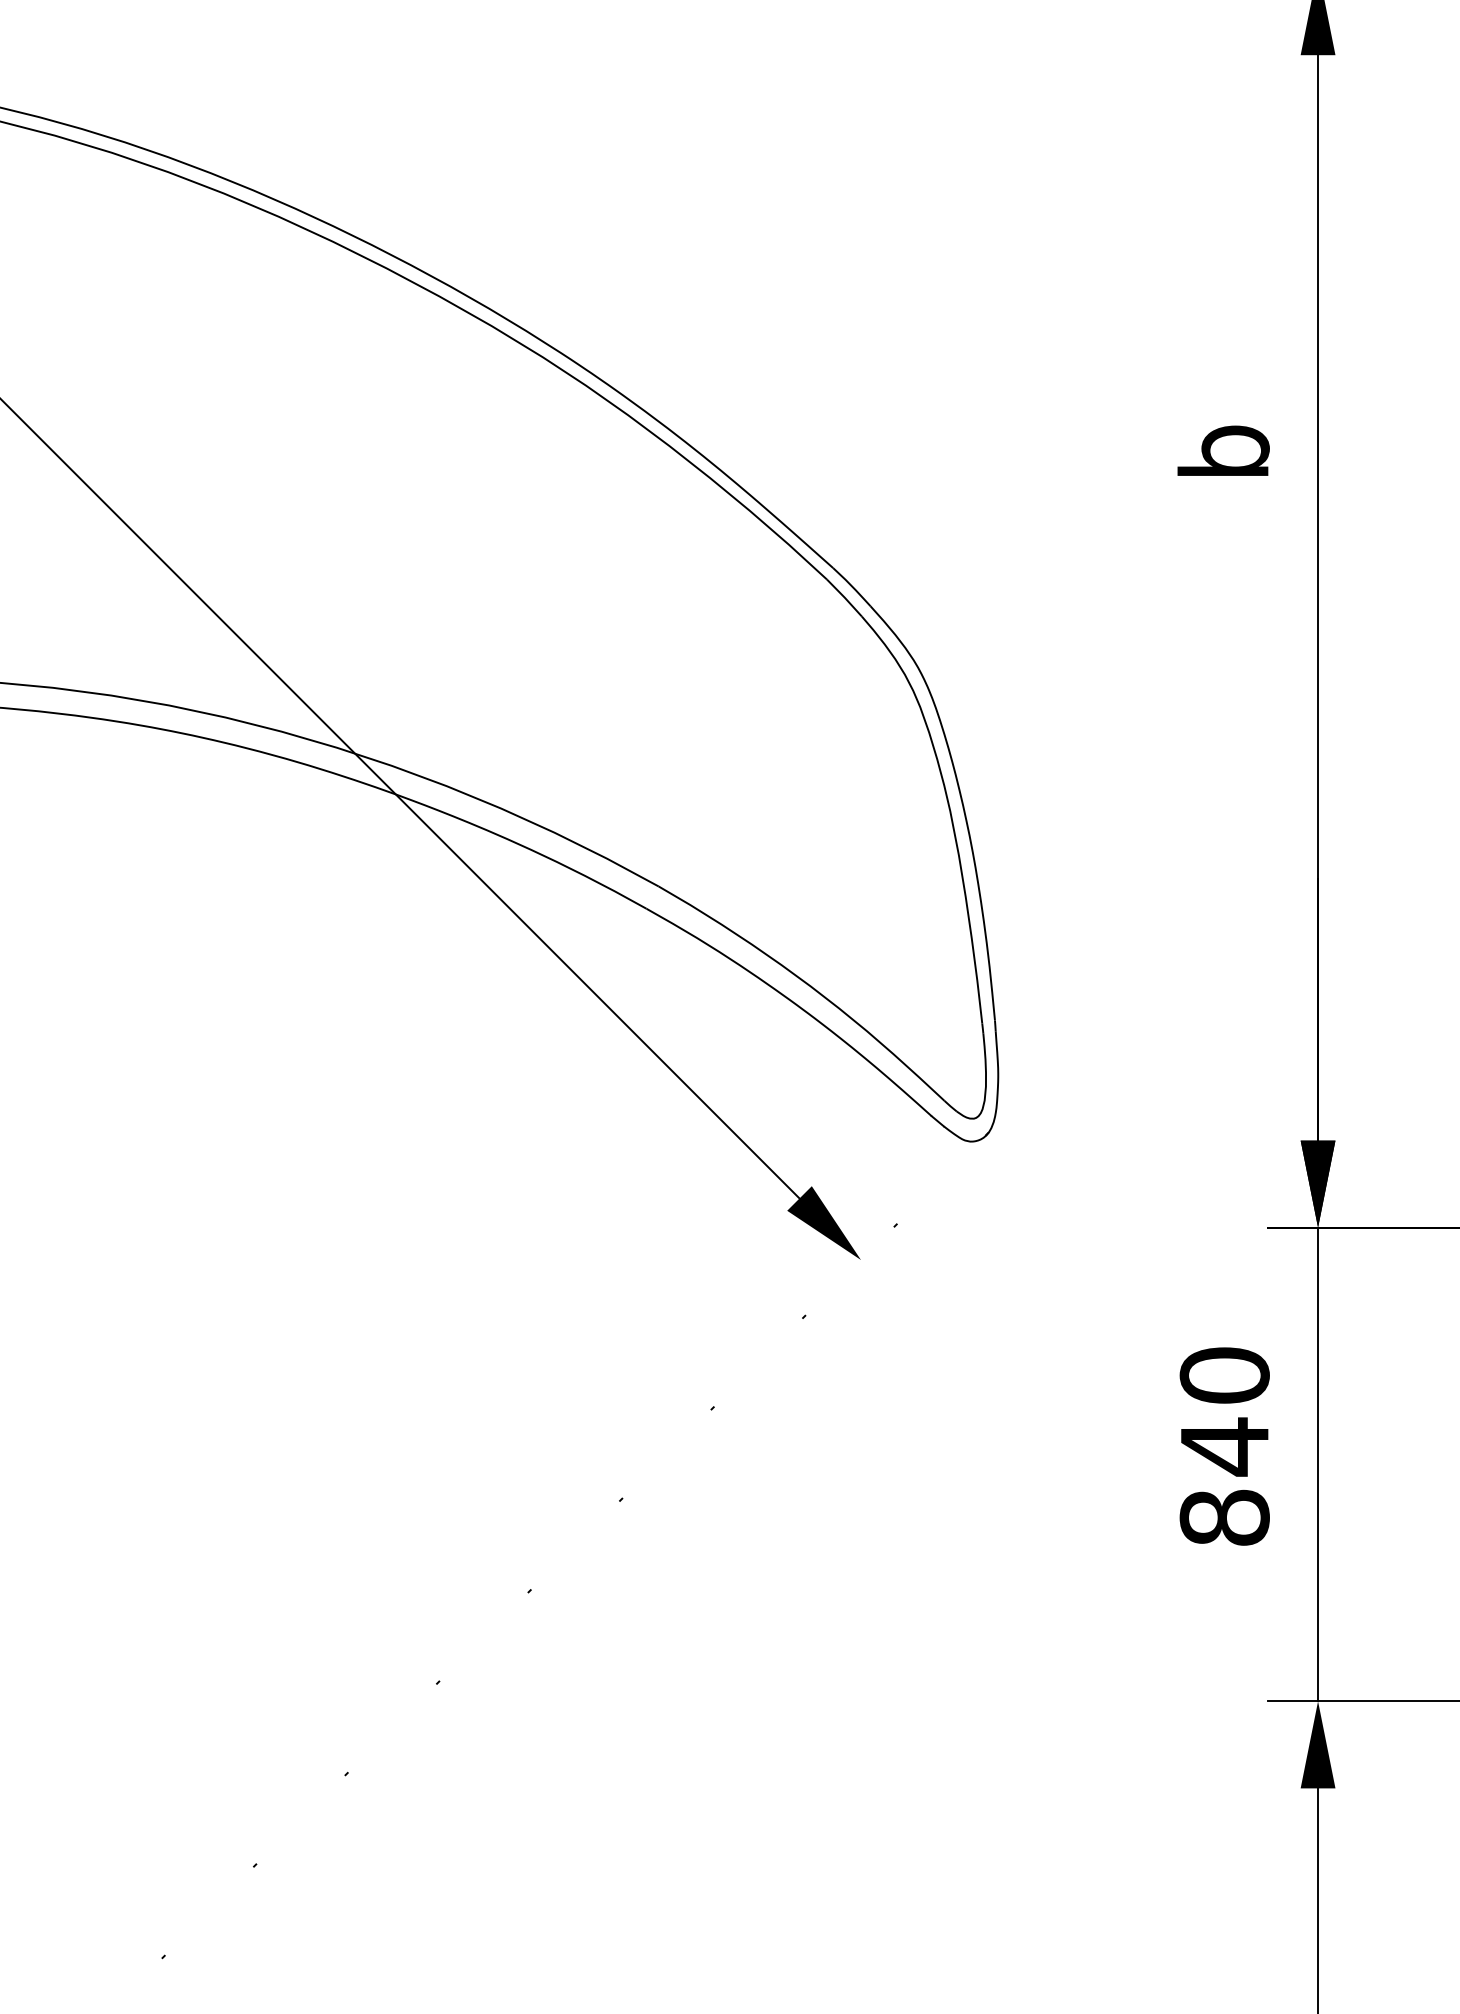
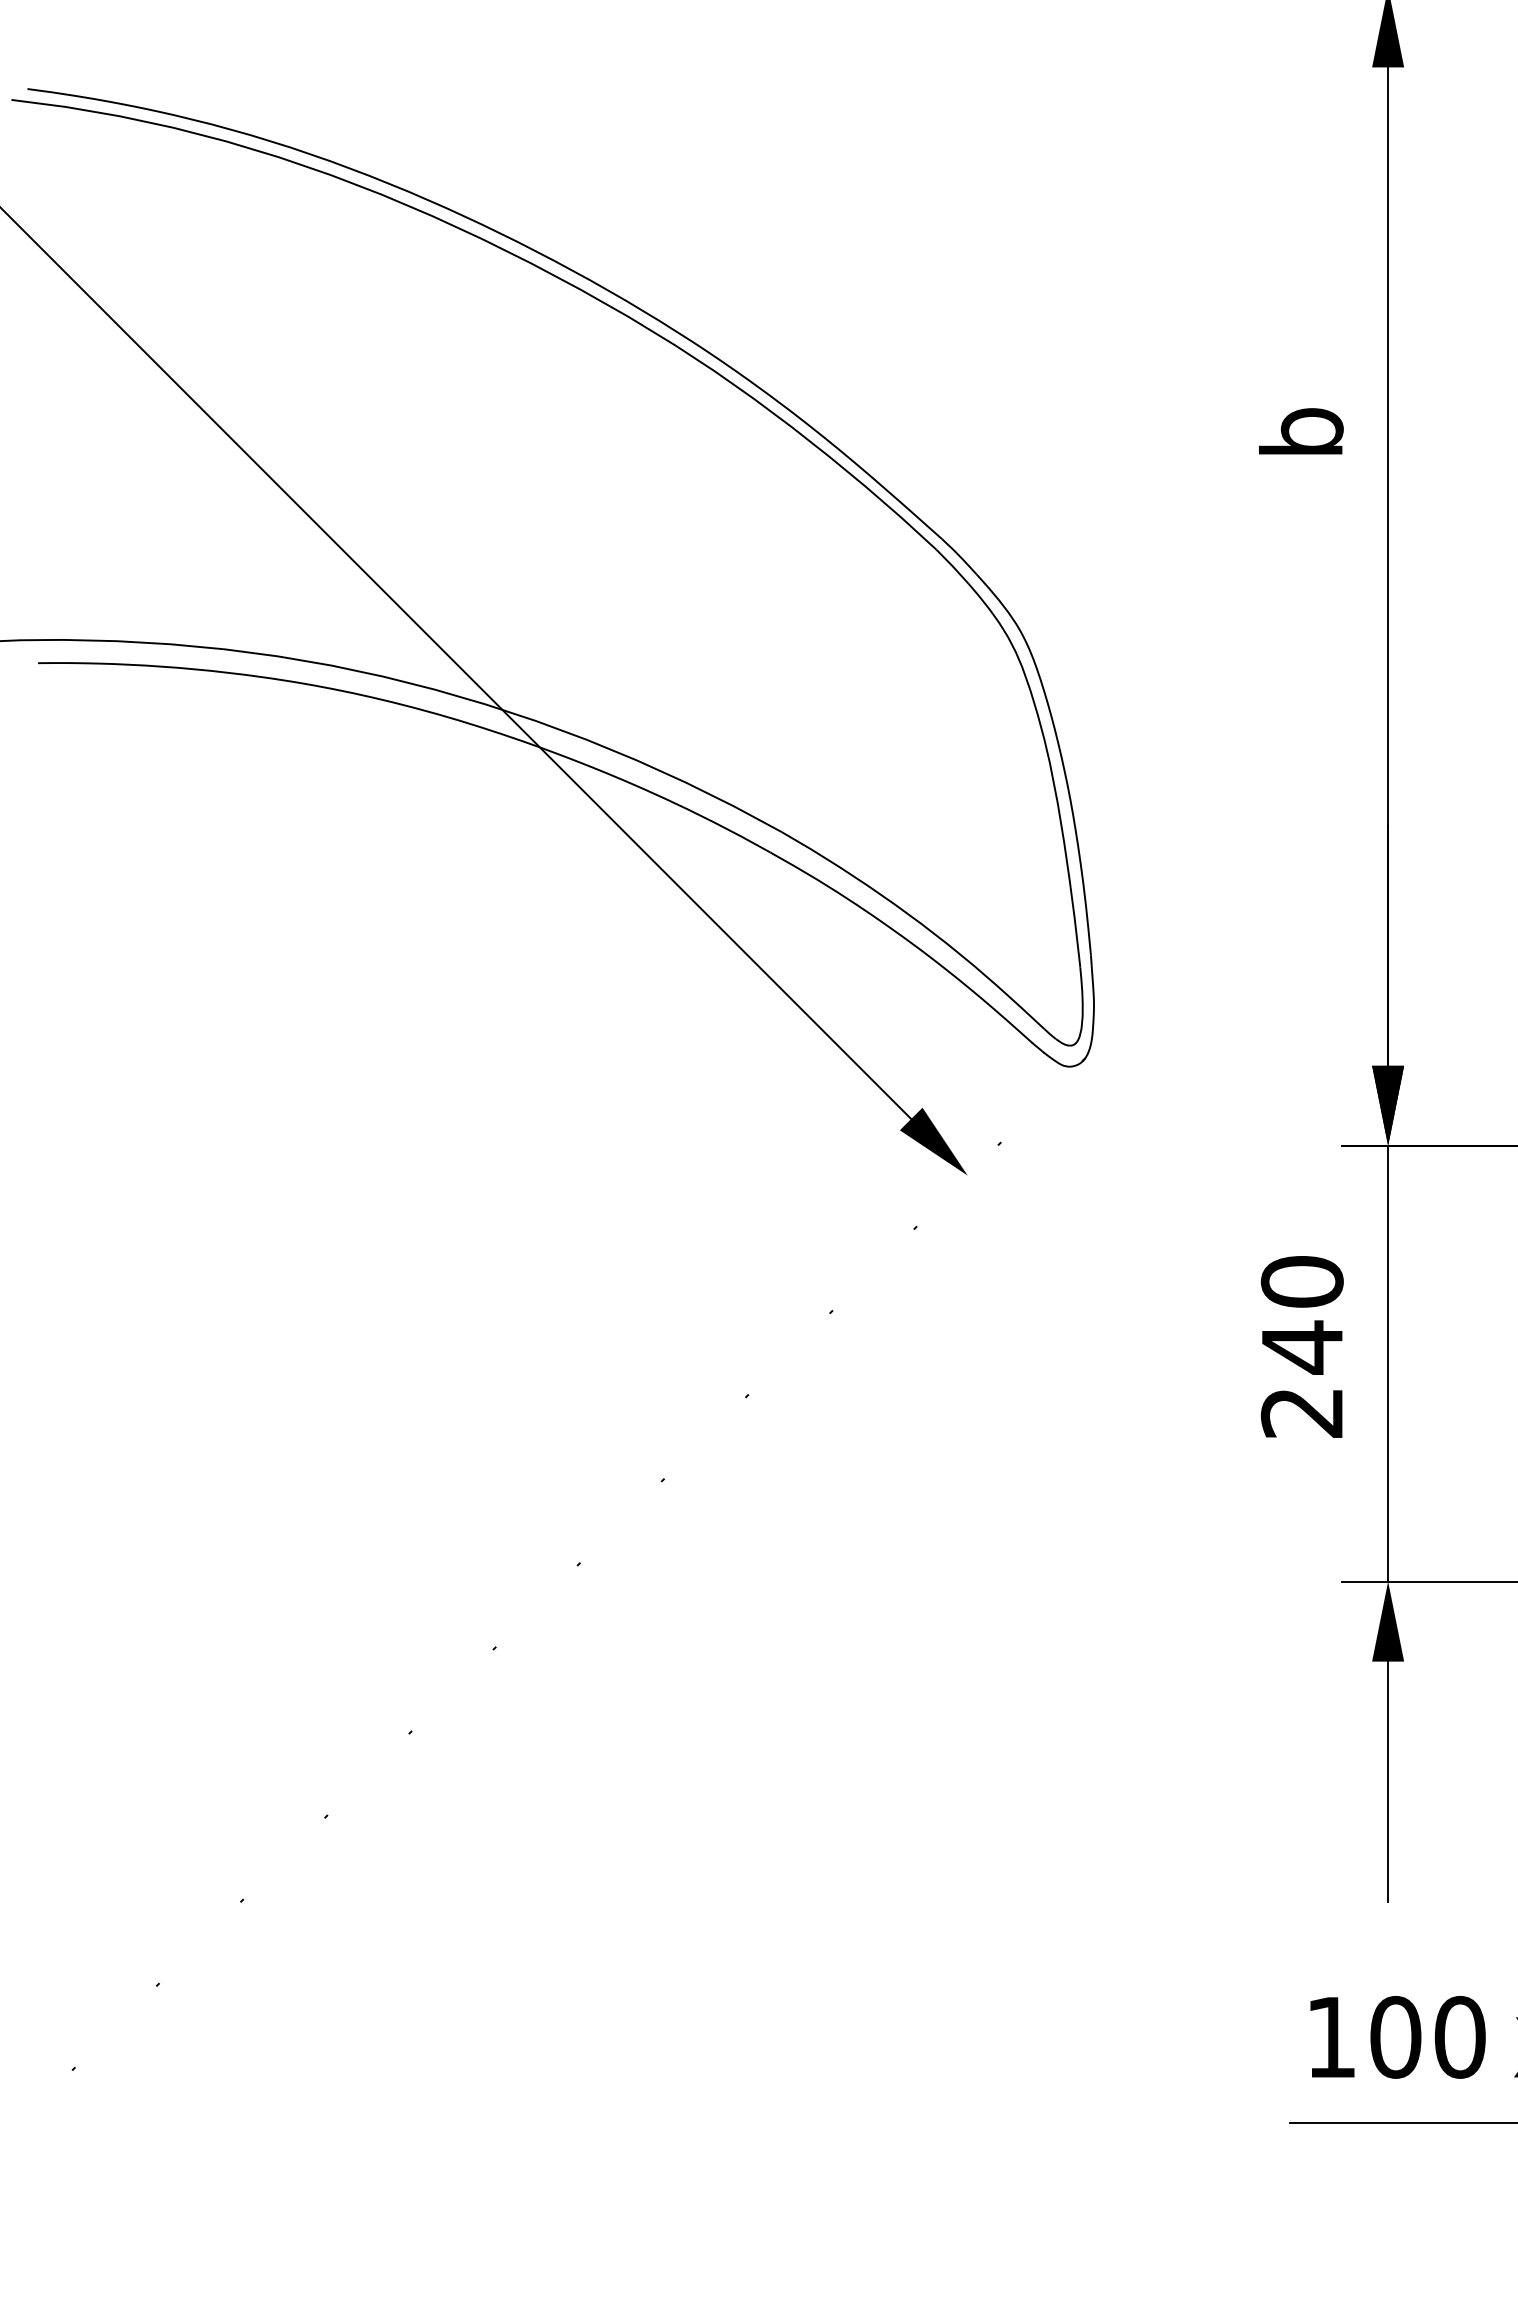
text: (1223, 1517) -> (1301, 1412), 840 -> 240

